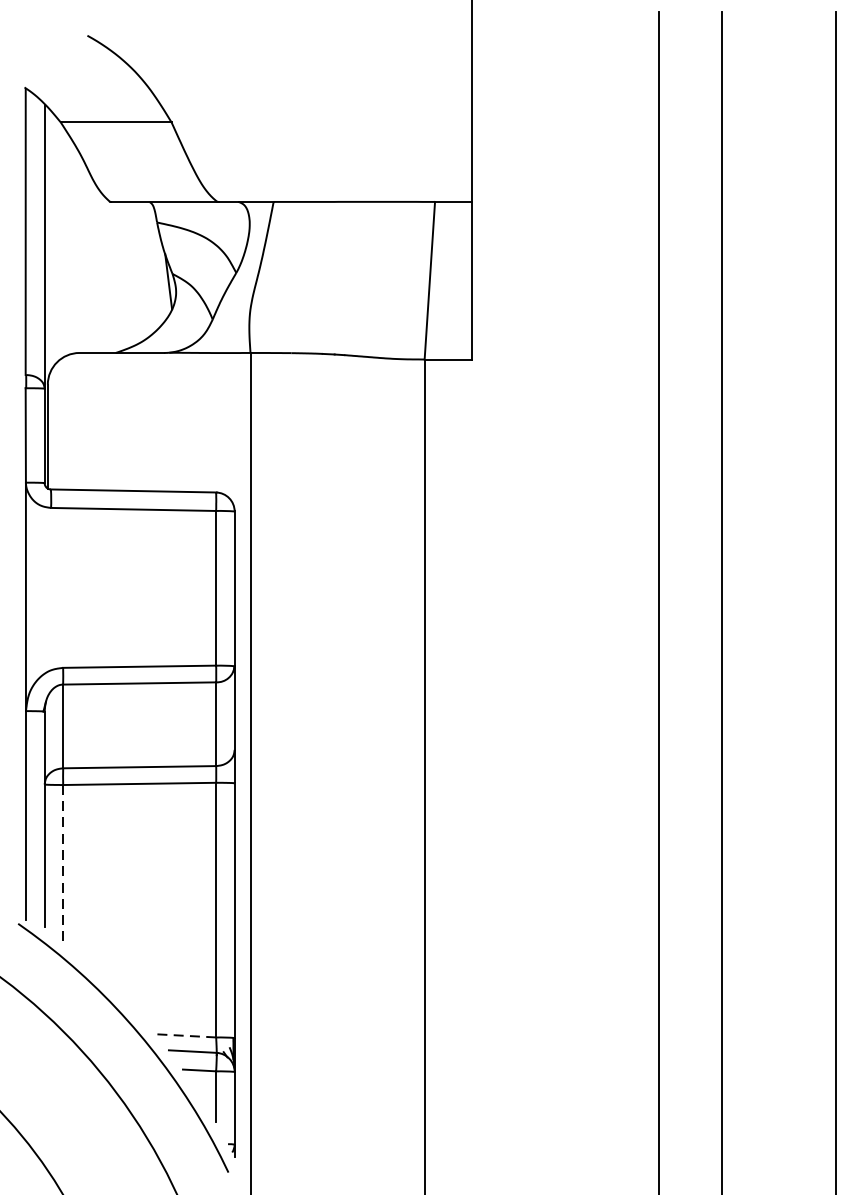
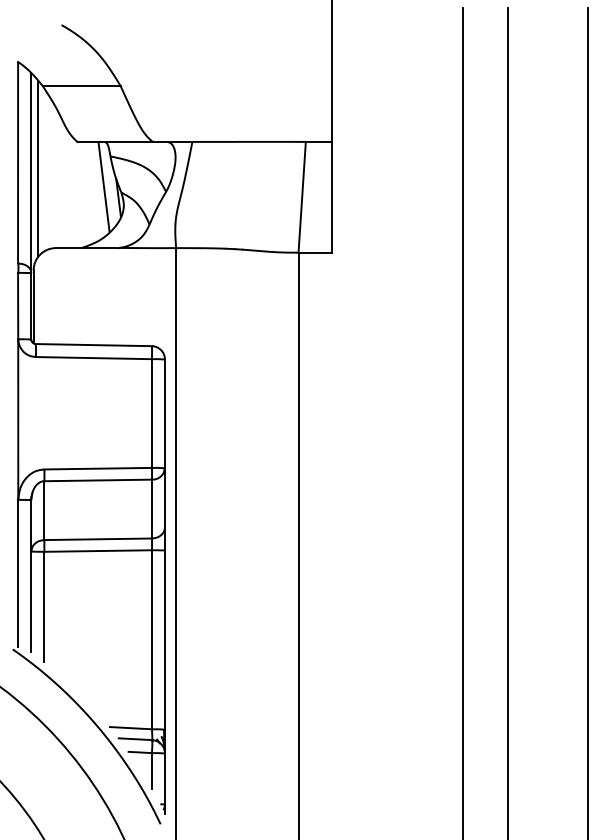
line: (54, 239) -> (38, 168), added
line: (147, 265) -> (103, 186), added
line: (63, 862) -> (44, 606), dashed -> solid
line: (185, 1036) -> (130, 728), dashed -> solid

